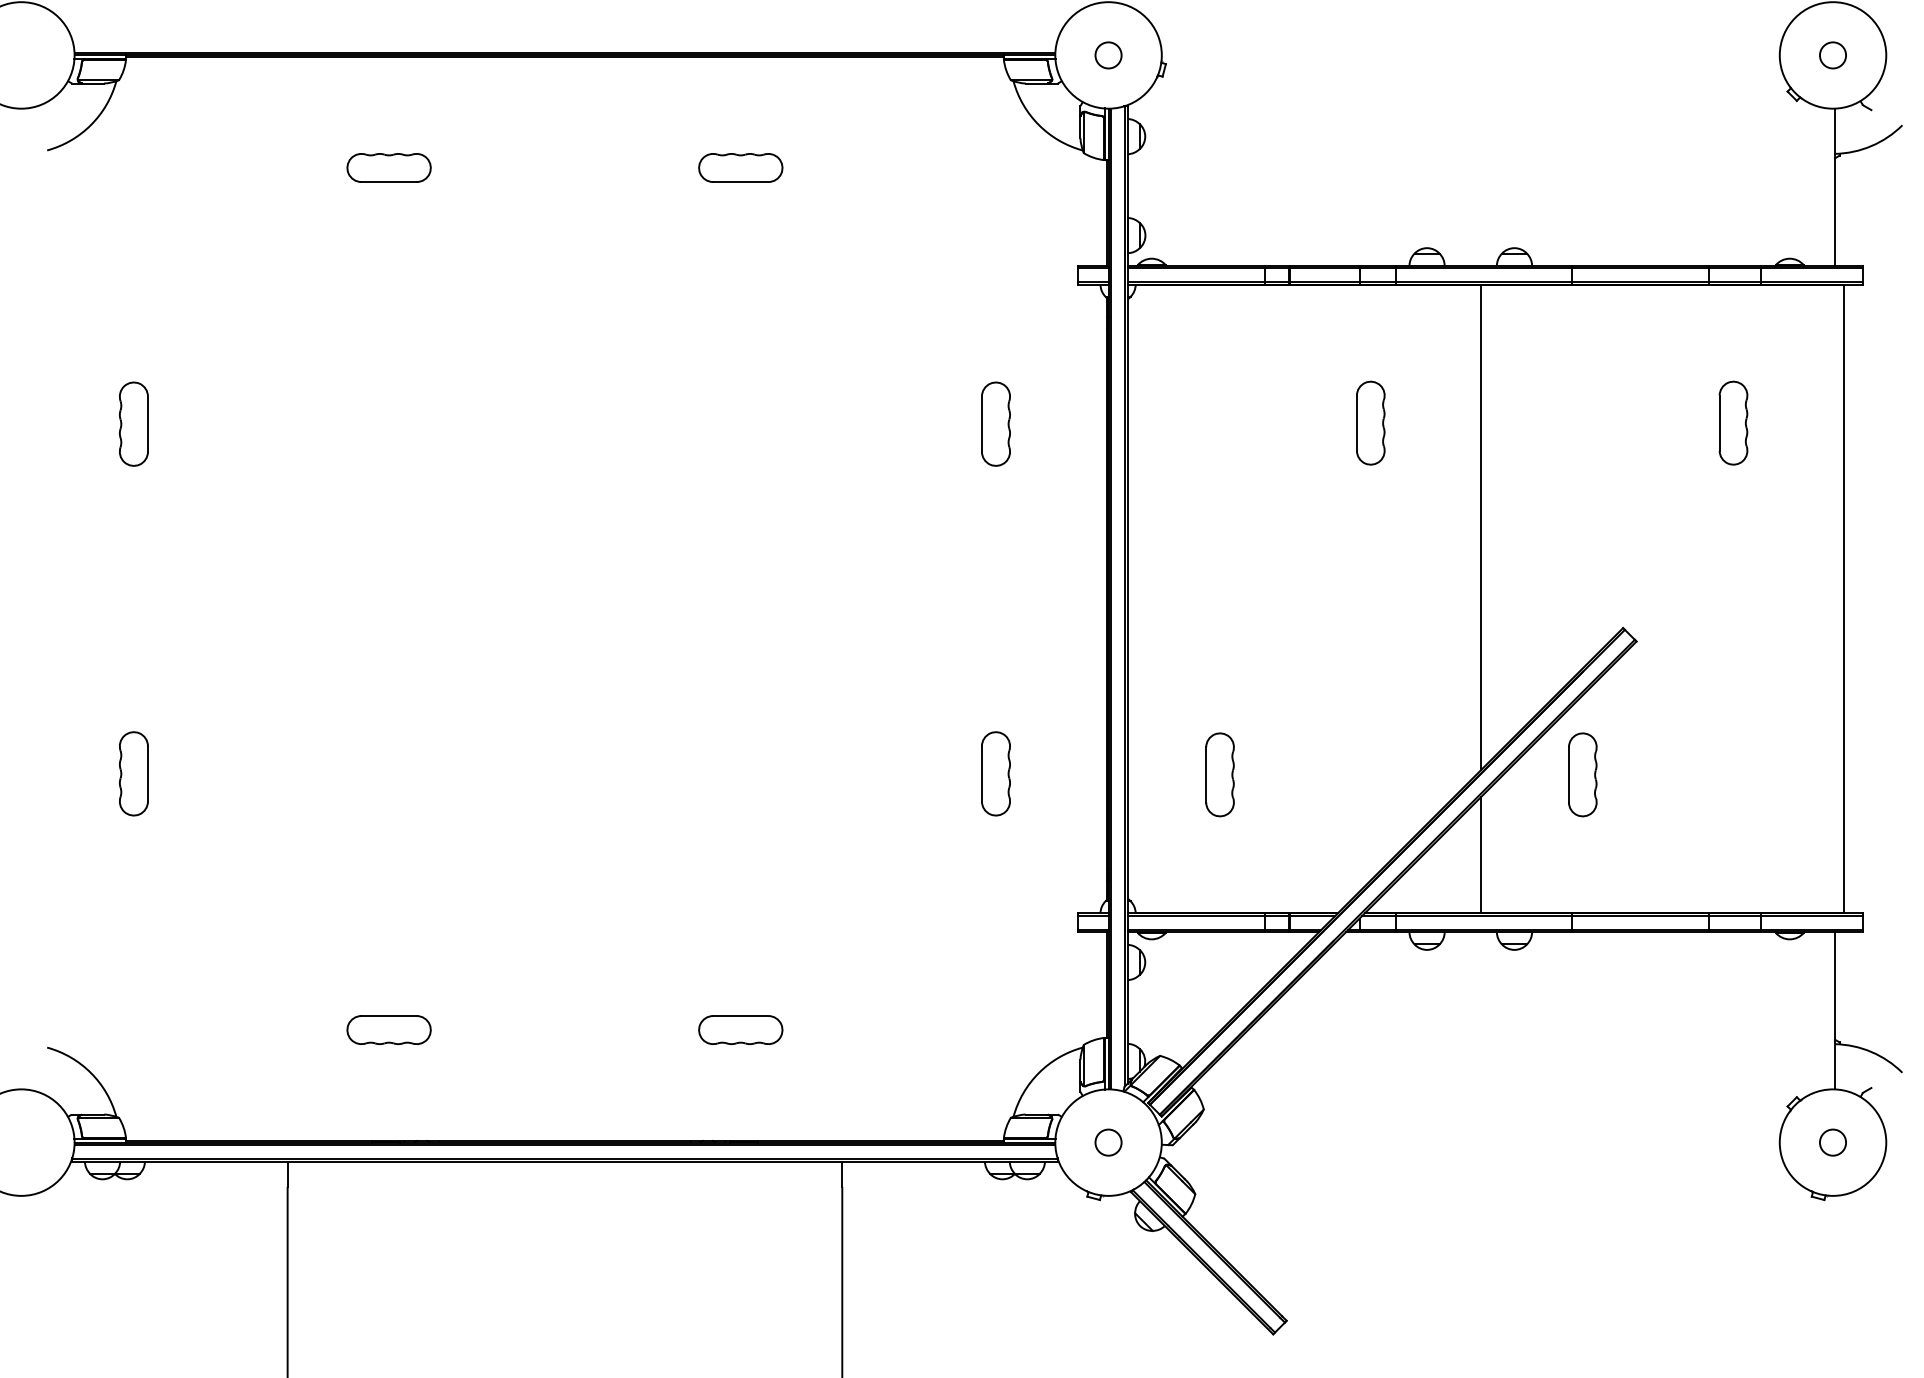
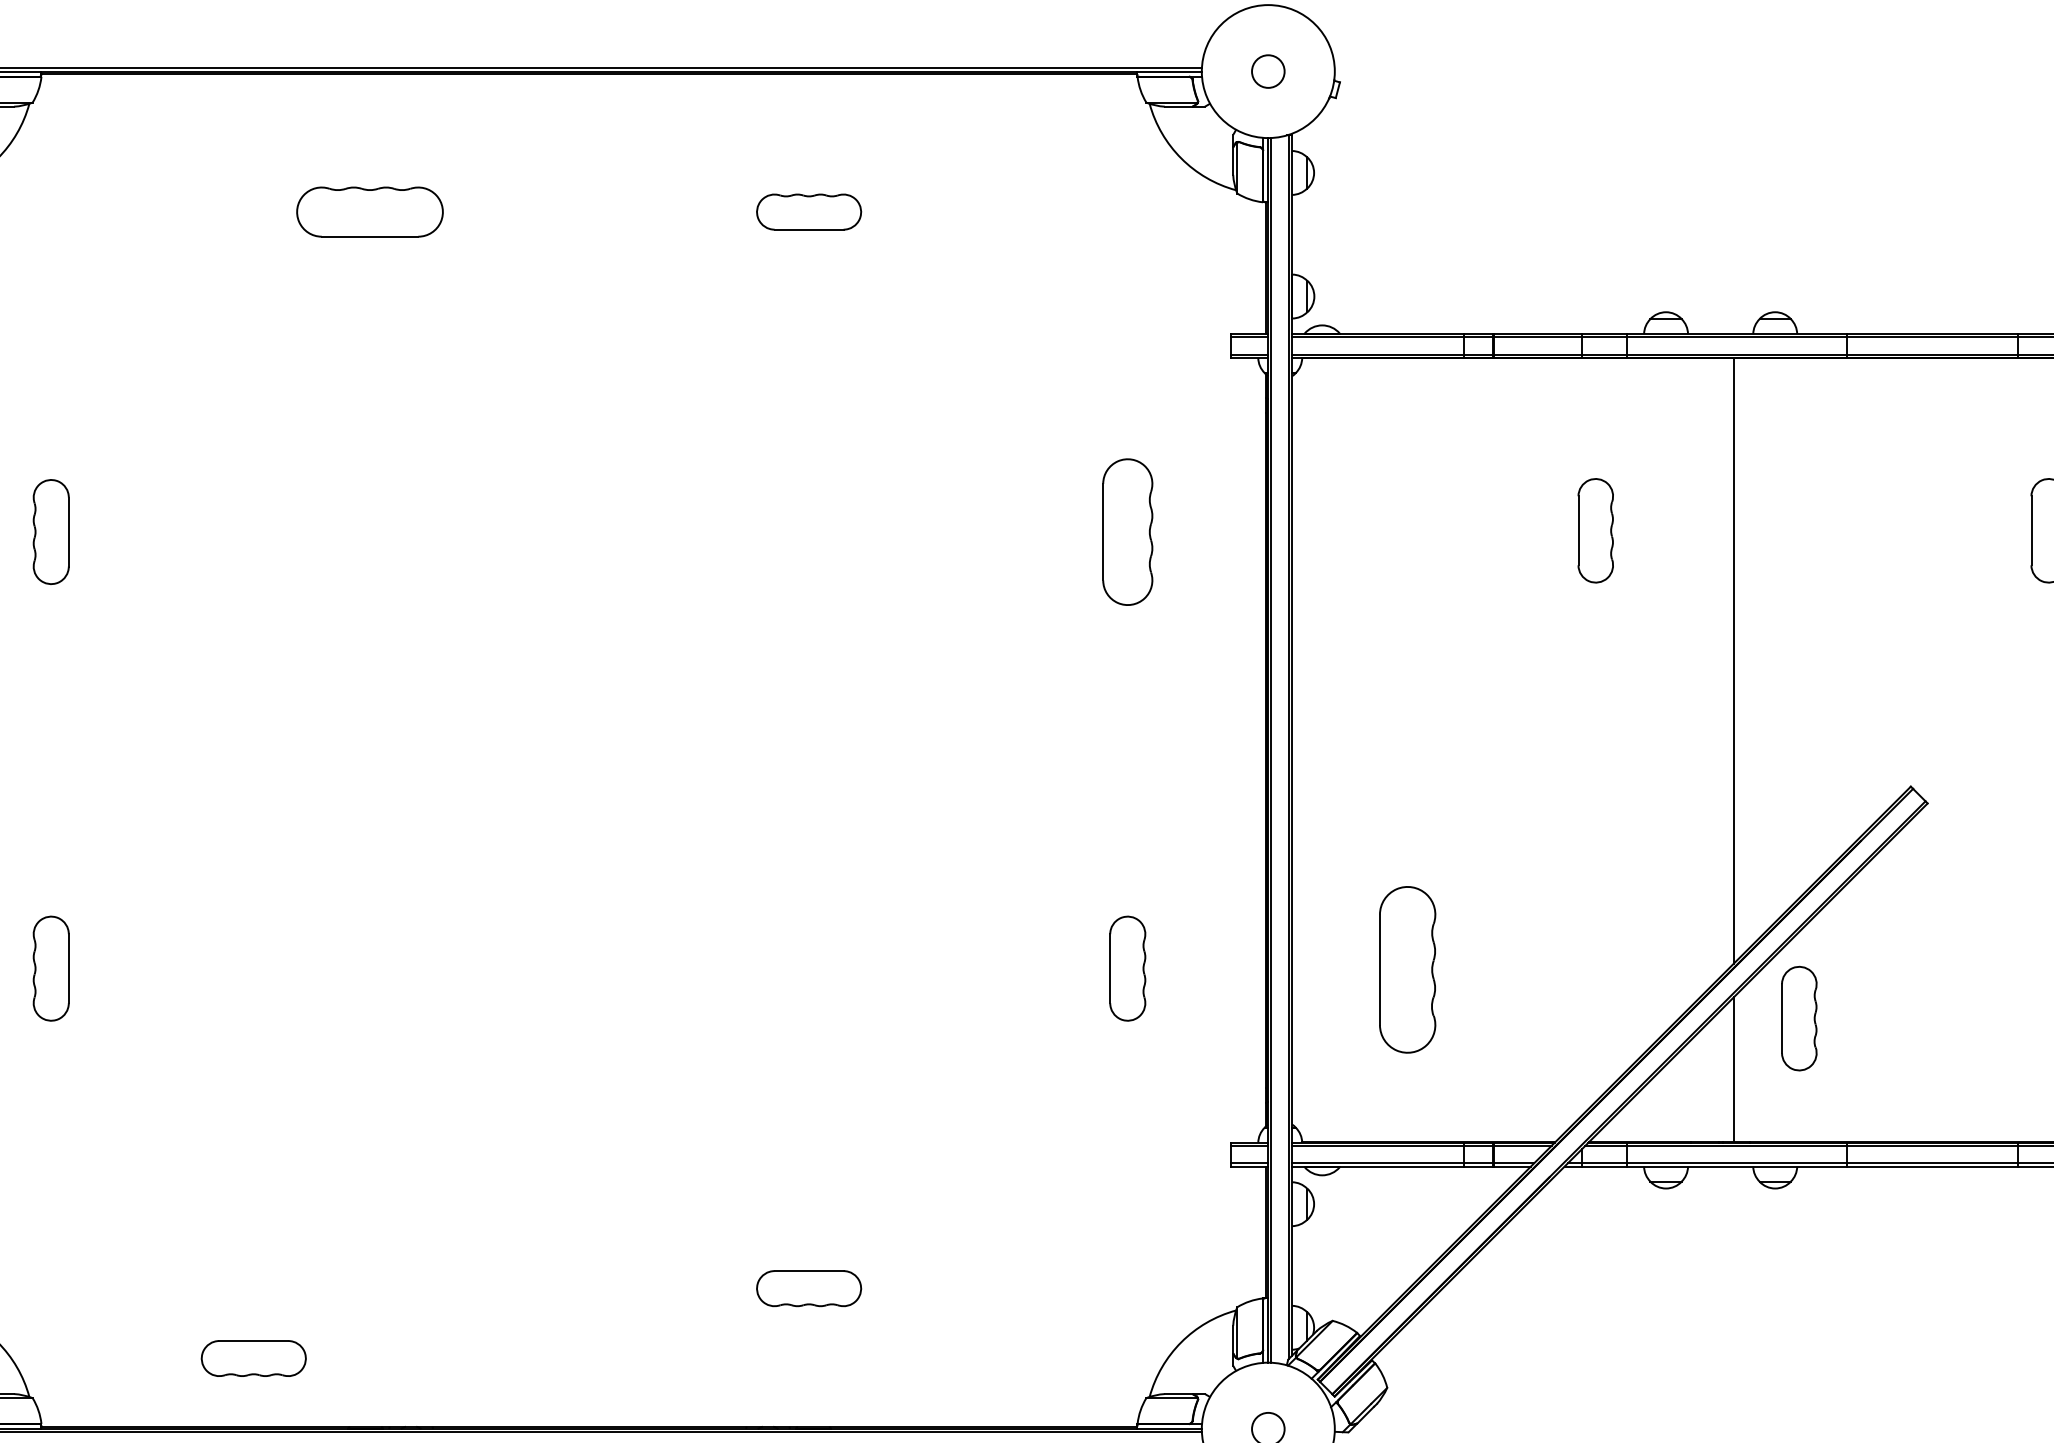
part: (388, 167) -> (369, 211), size x1.4
part: (995, 423) -> (1127, 531), size x1.4
part: (1219, 774) -> (1406, 969), size x1.6
part: (1582, 774) -> (1798, 1018), moved
part: (388, 1029) -> (253, 1357), moved

